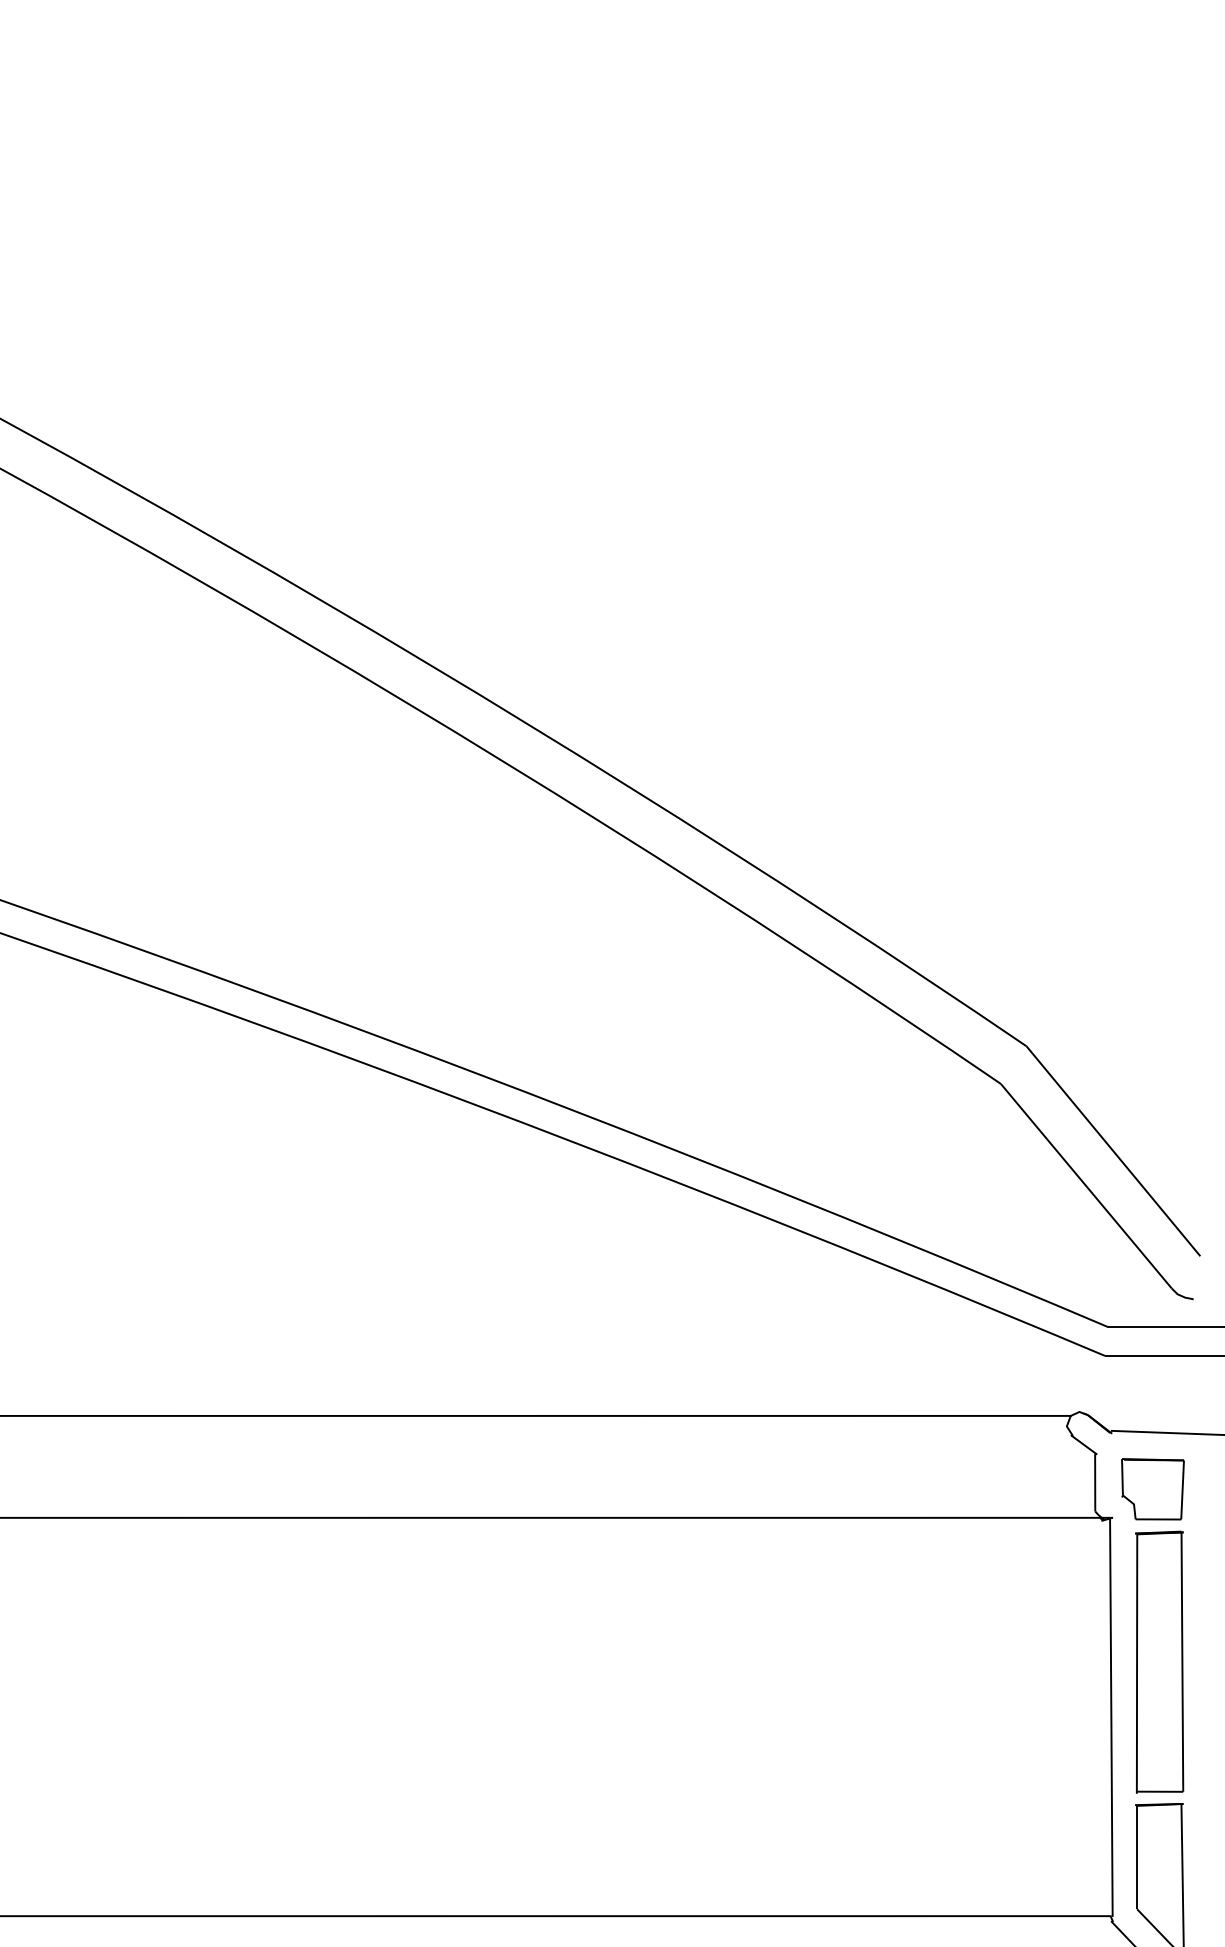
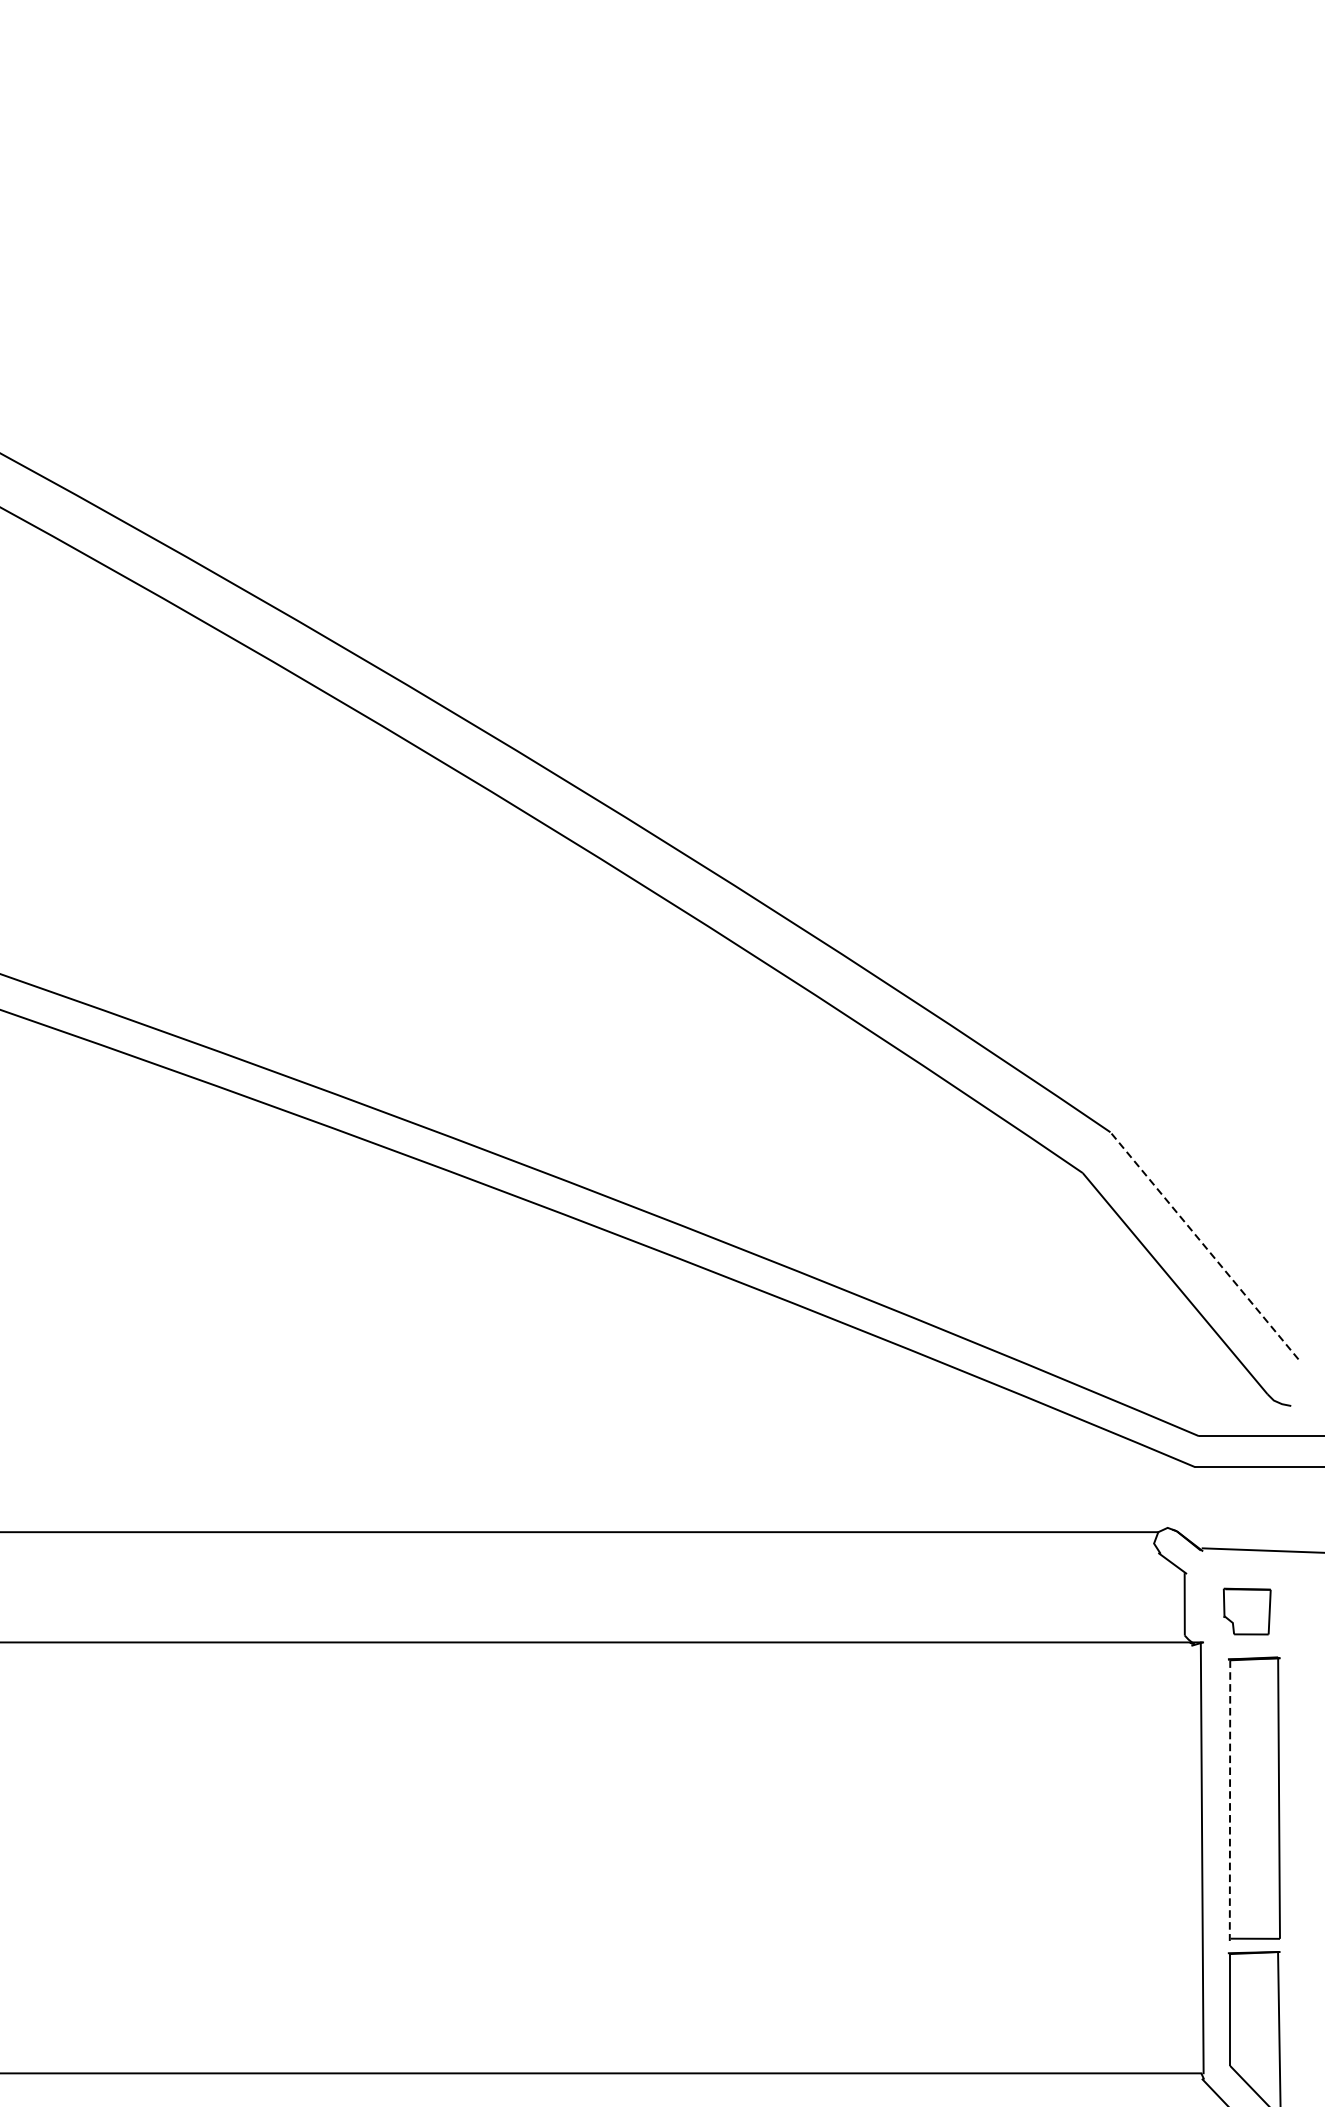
line: (1113, 1150) -> (1204, 1244), solid -> dashed
part: (1152, 1489) -> (1246, 1611), size x0.7
line: (1137, 1664) -> (1230, 1801), solid -> dashed

